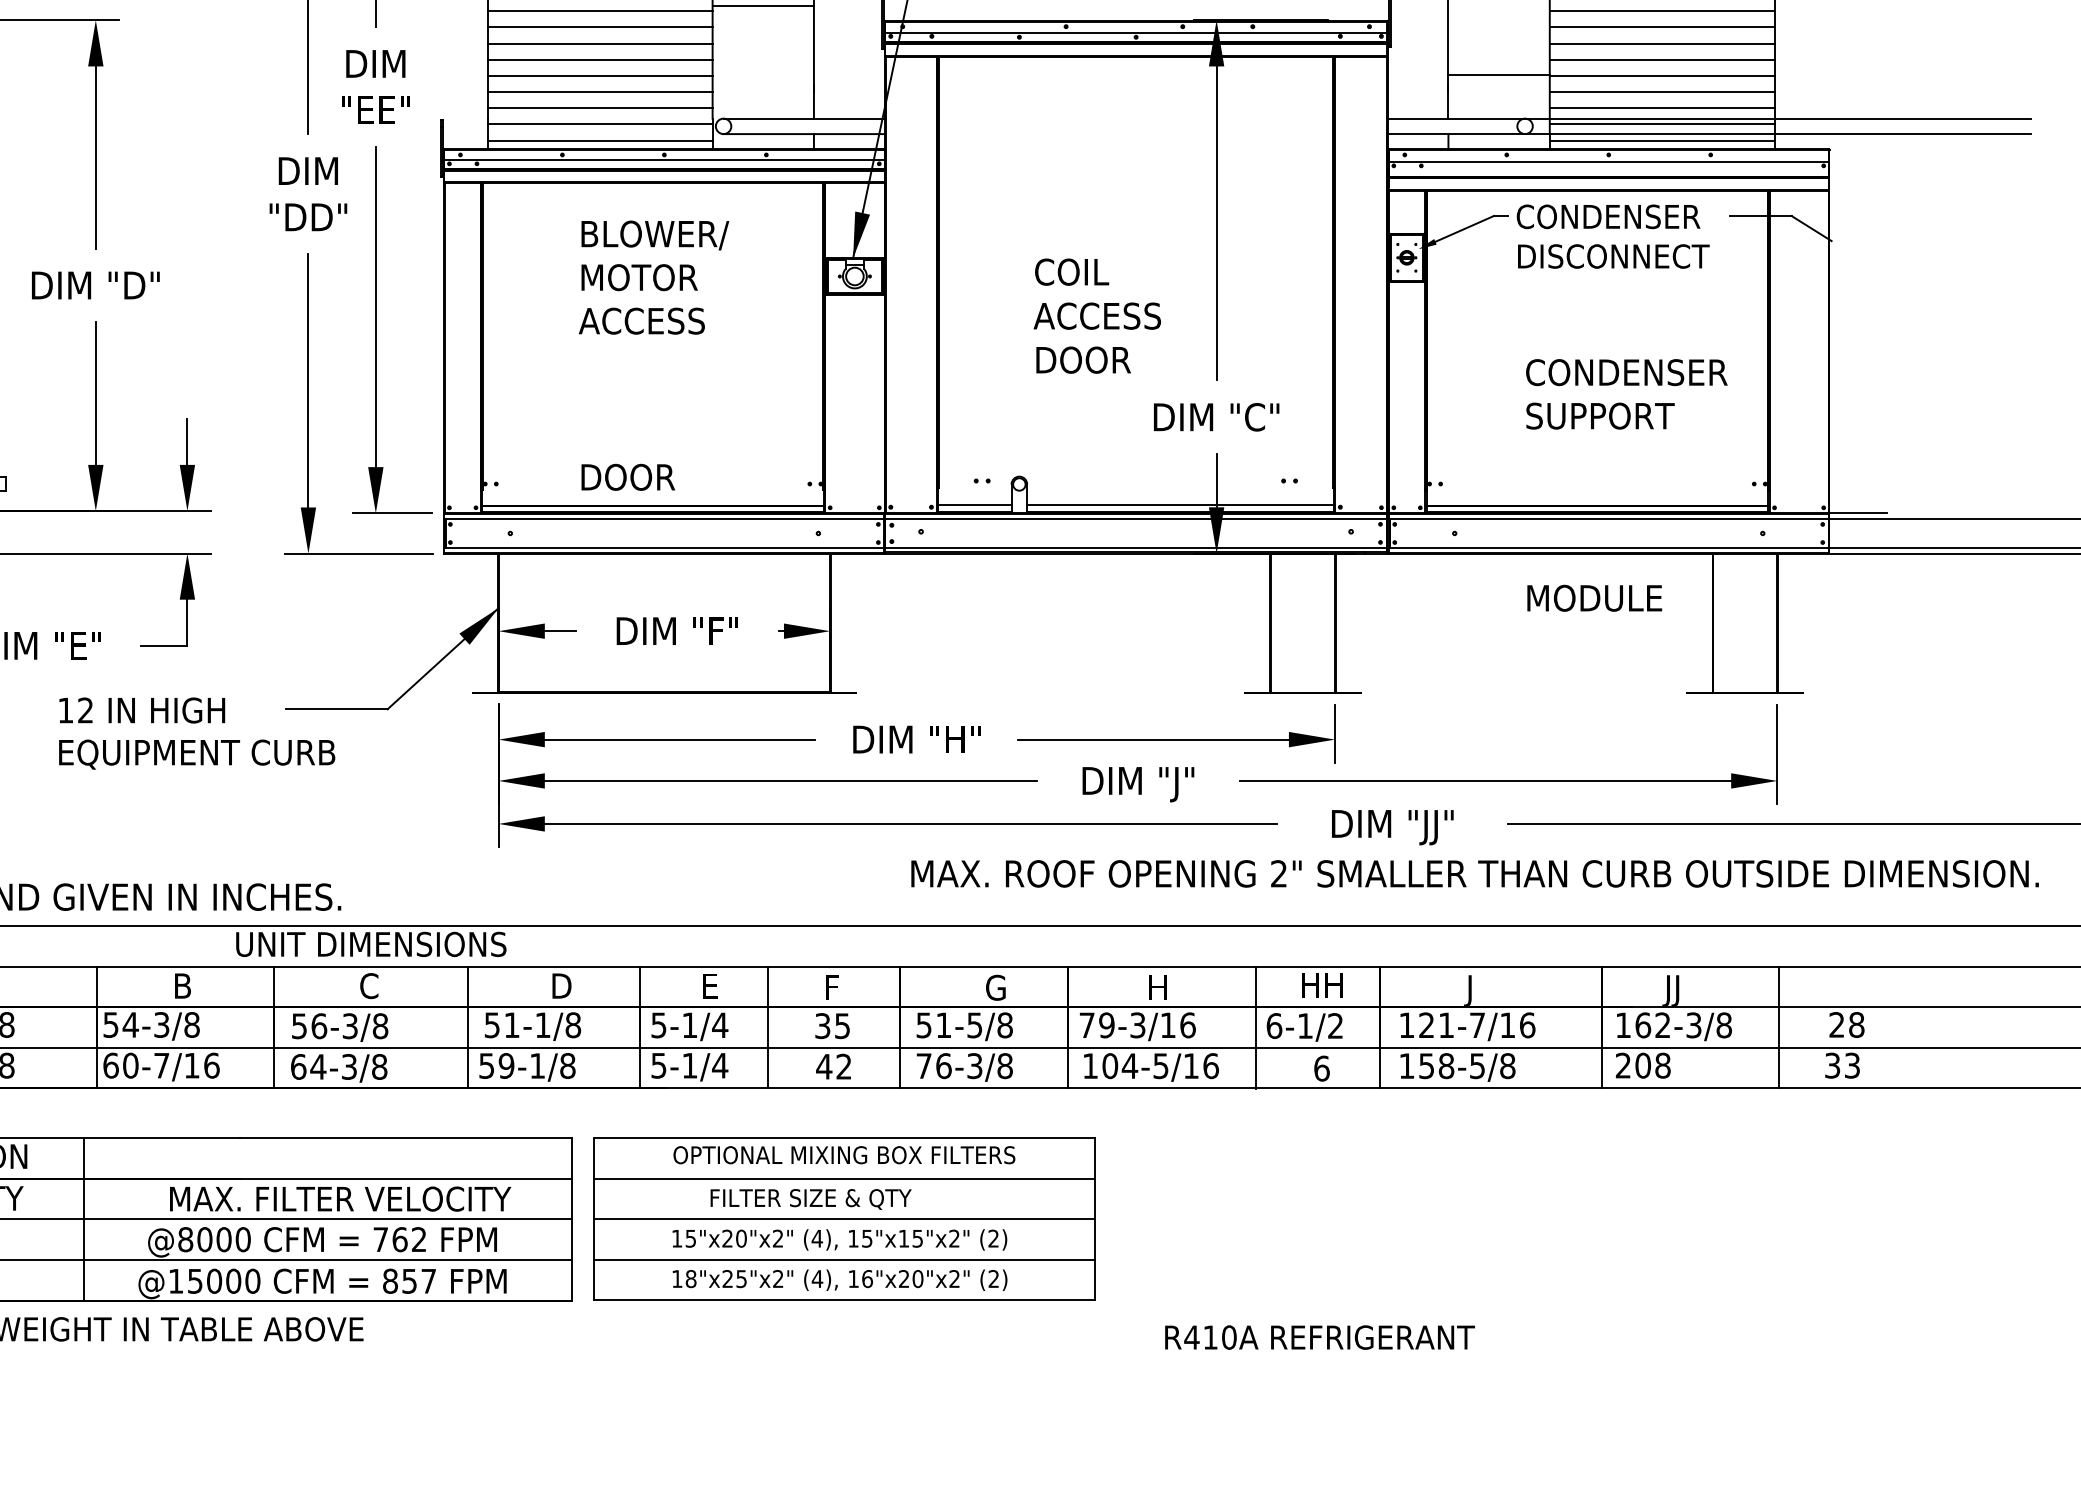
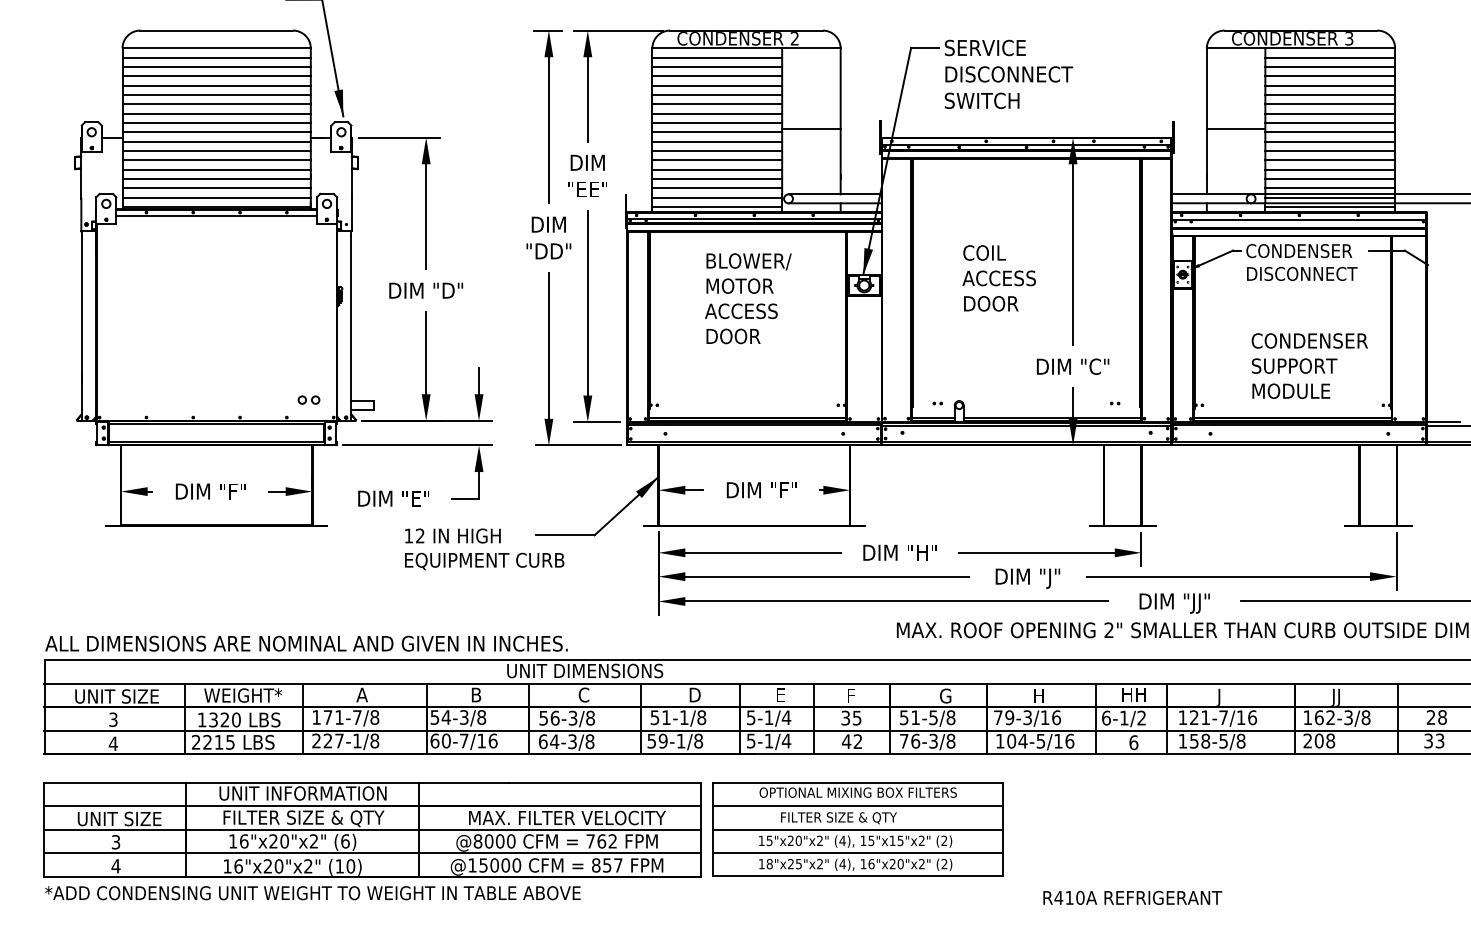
line: (1498, 75) -> (1235, 129), moved
text: (1096, 316) -> (998, 278), moved
text: (628, 477) -> (733, 336), moved
text: (1595, 597) -> (1291, 390), moved

